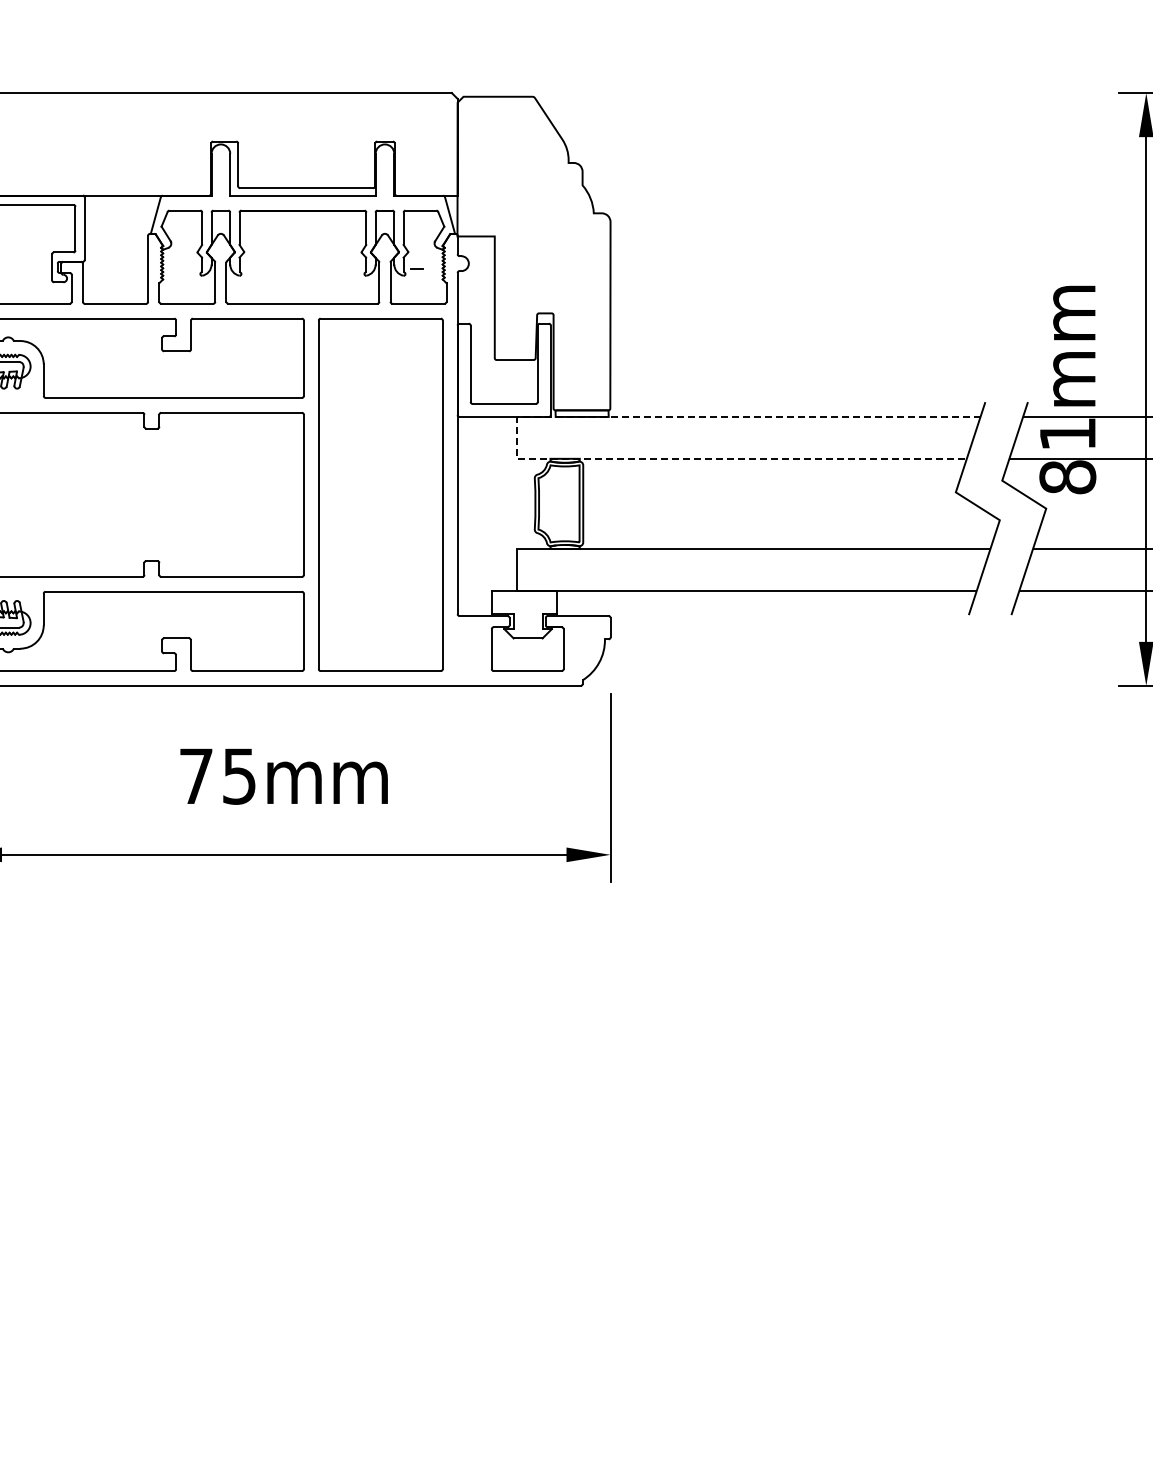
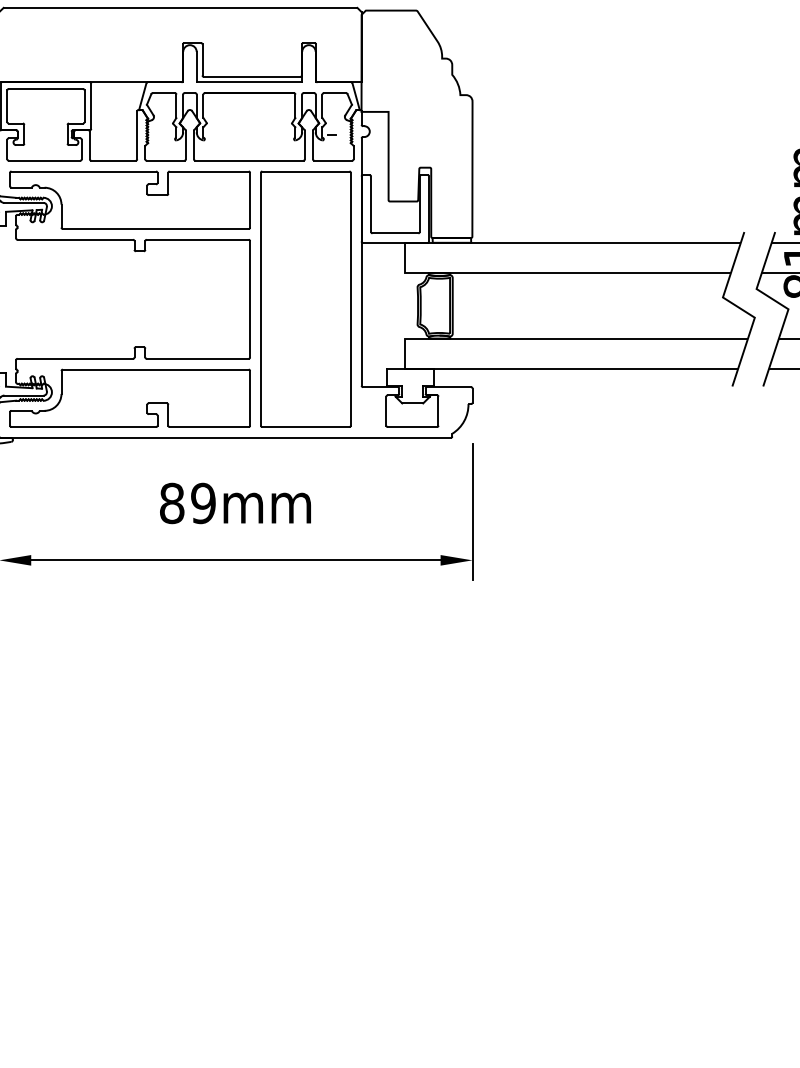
line: (517, 430) -> (405, 252), dashed -> solid
text: (217, 775) -> (187, 502), 75mm -> 89mm

